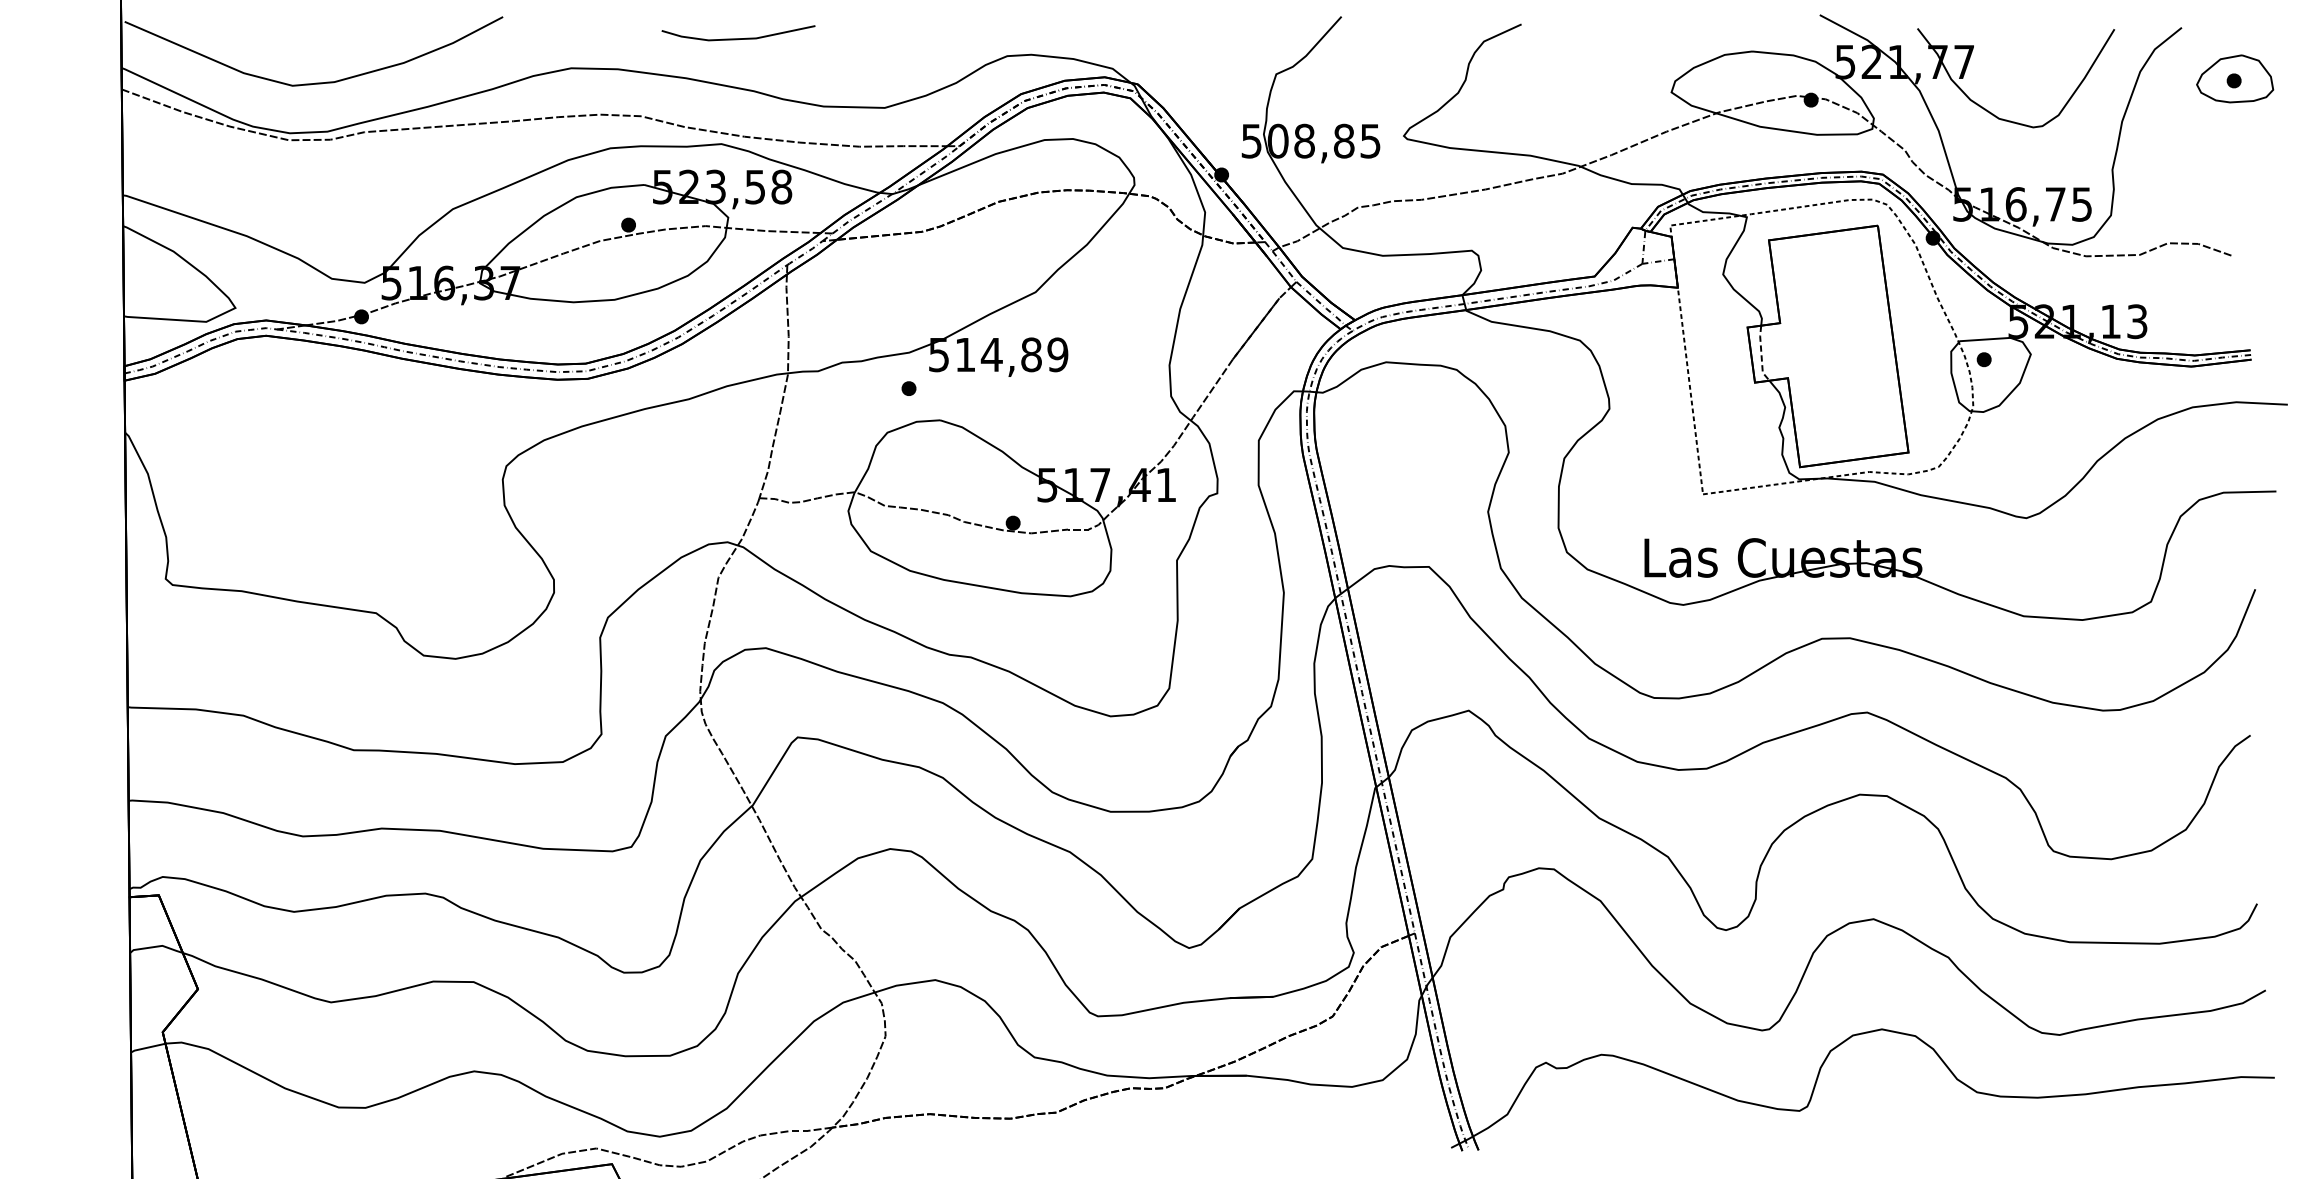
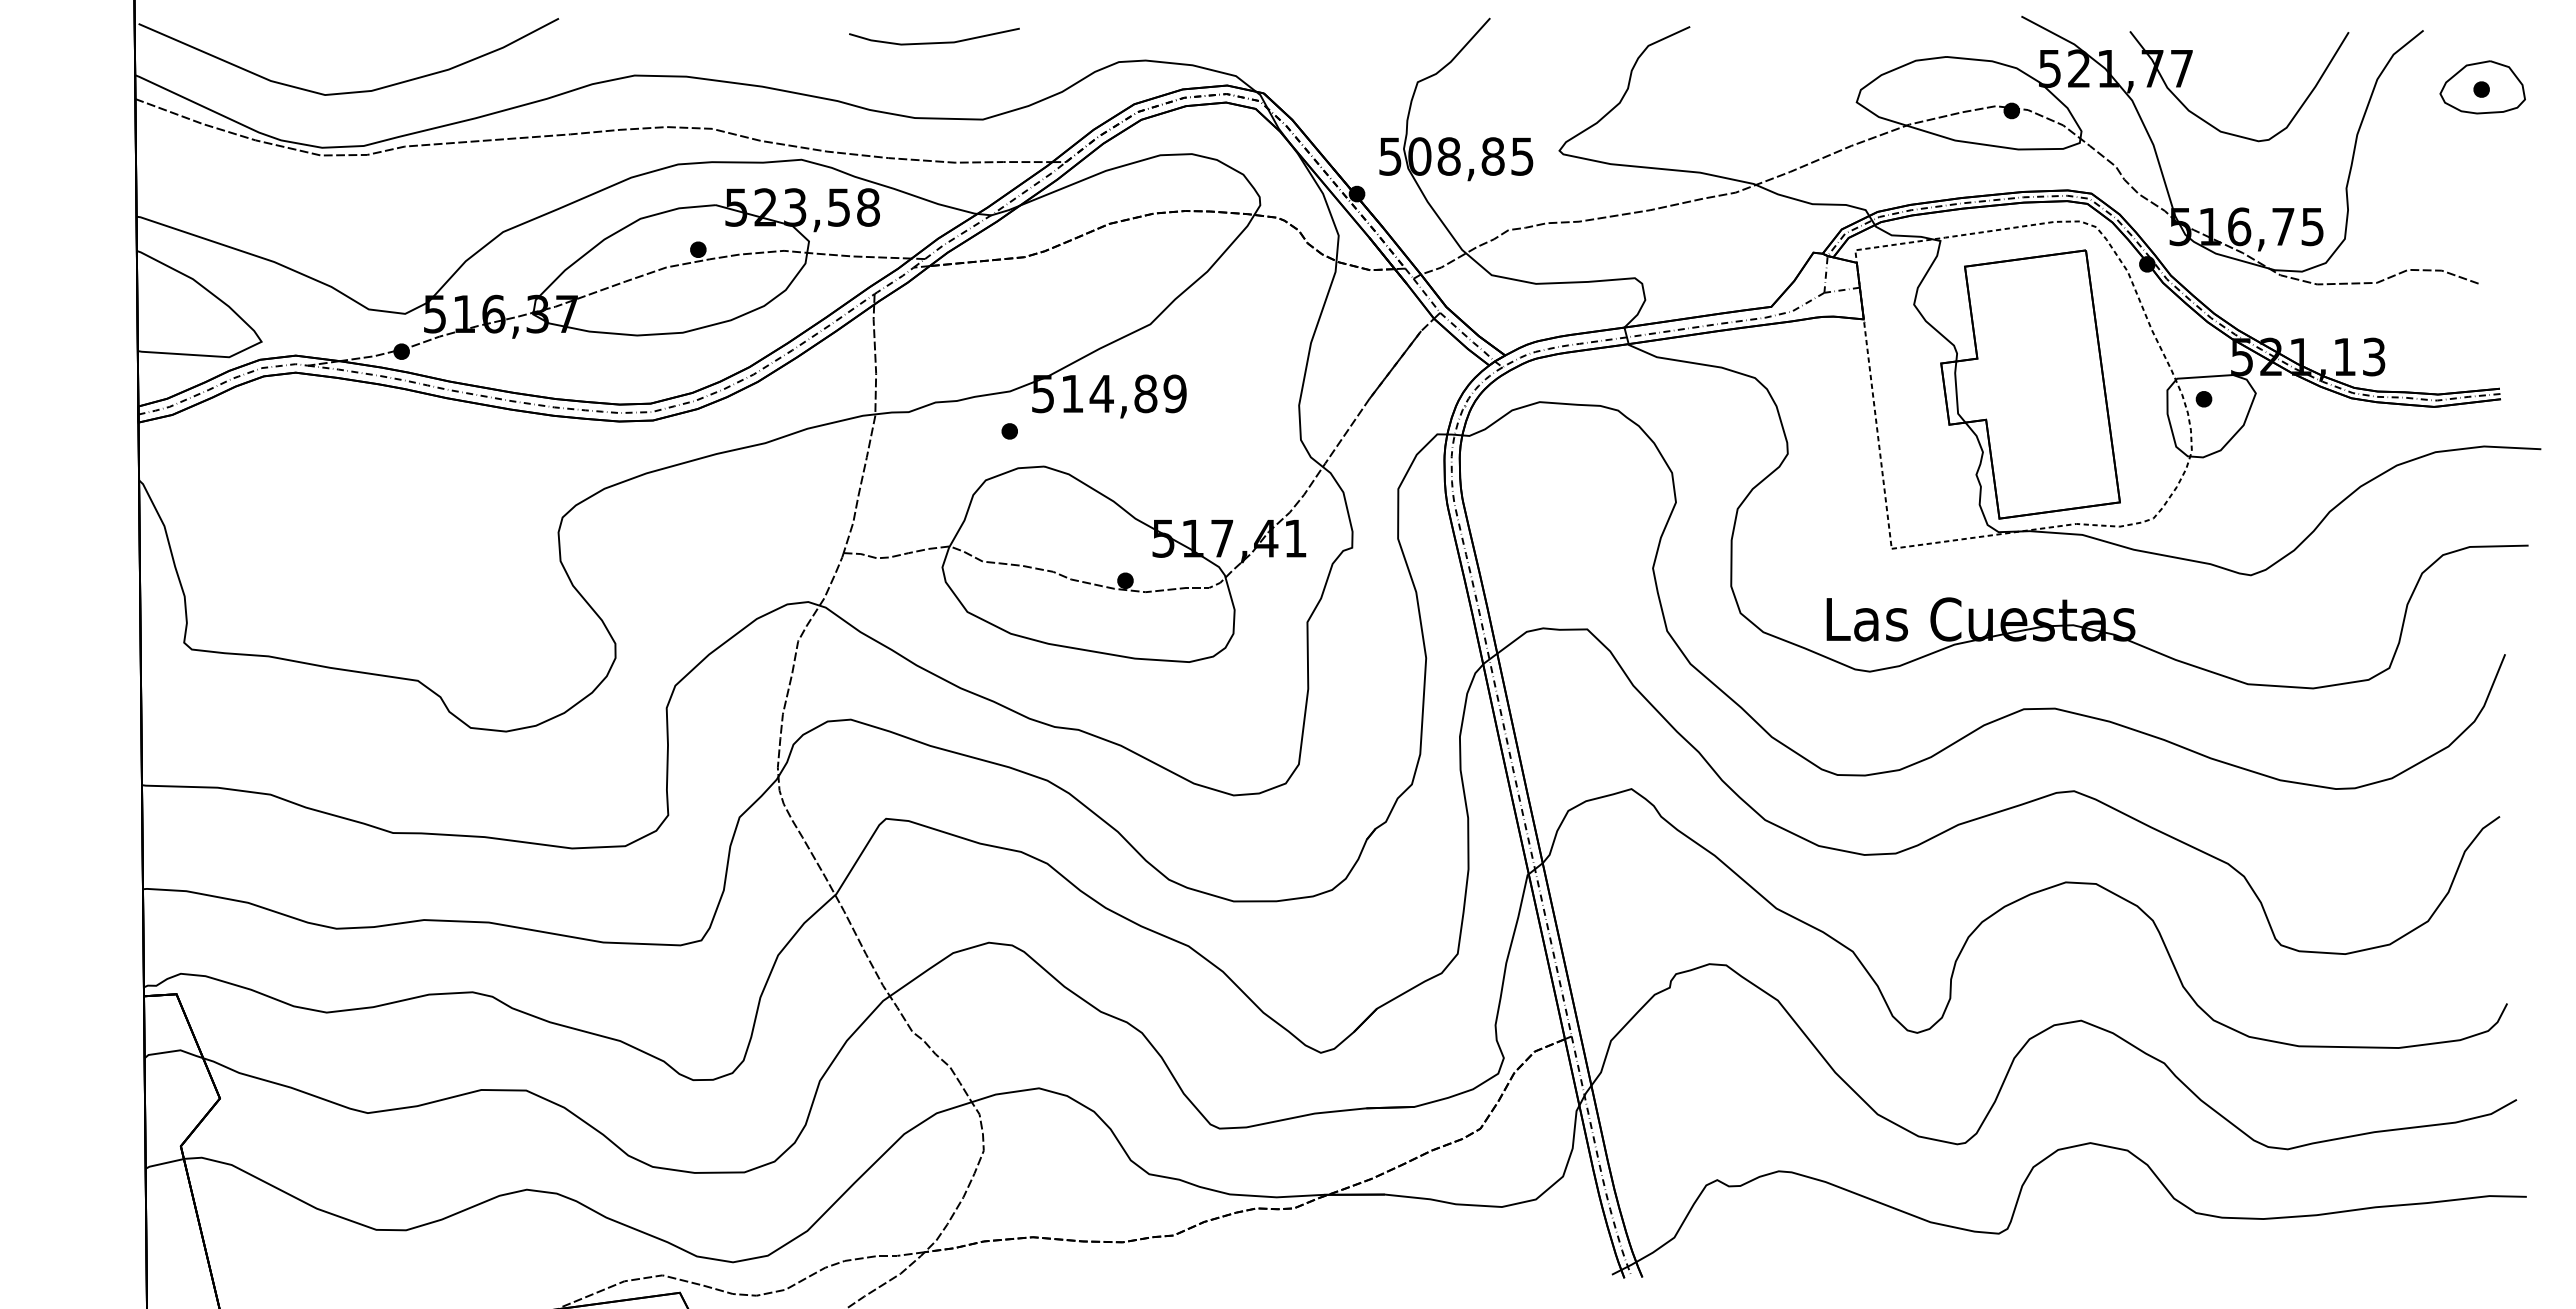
line: (738, 38) -> (934, 42), moved
line: (1761, 354) -> (1956, 393), dashed -> solid

